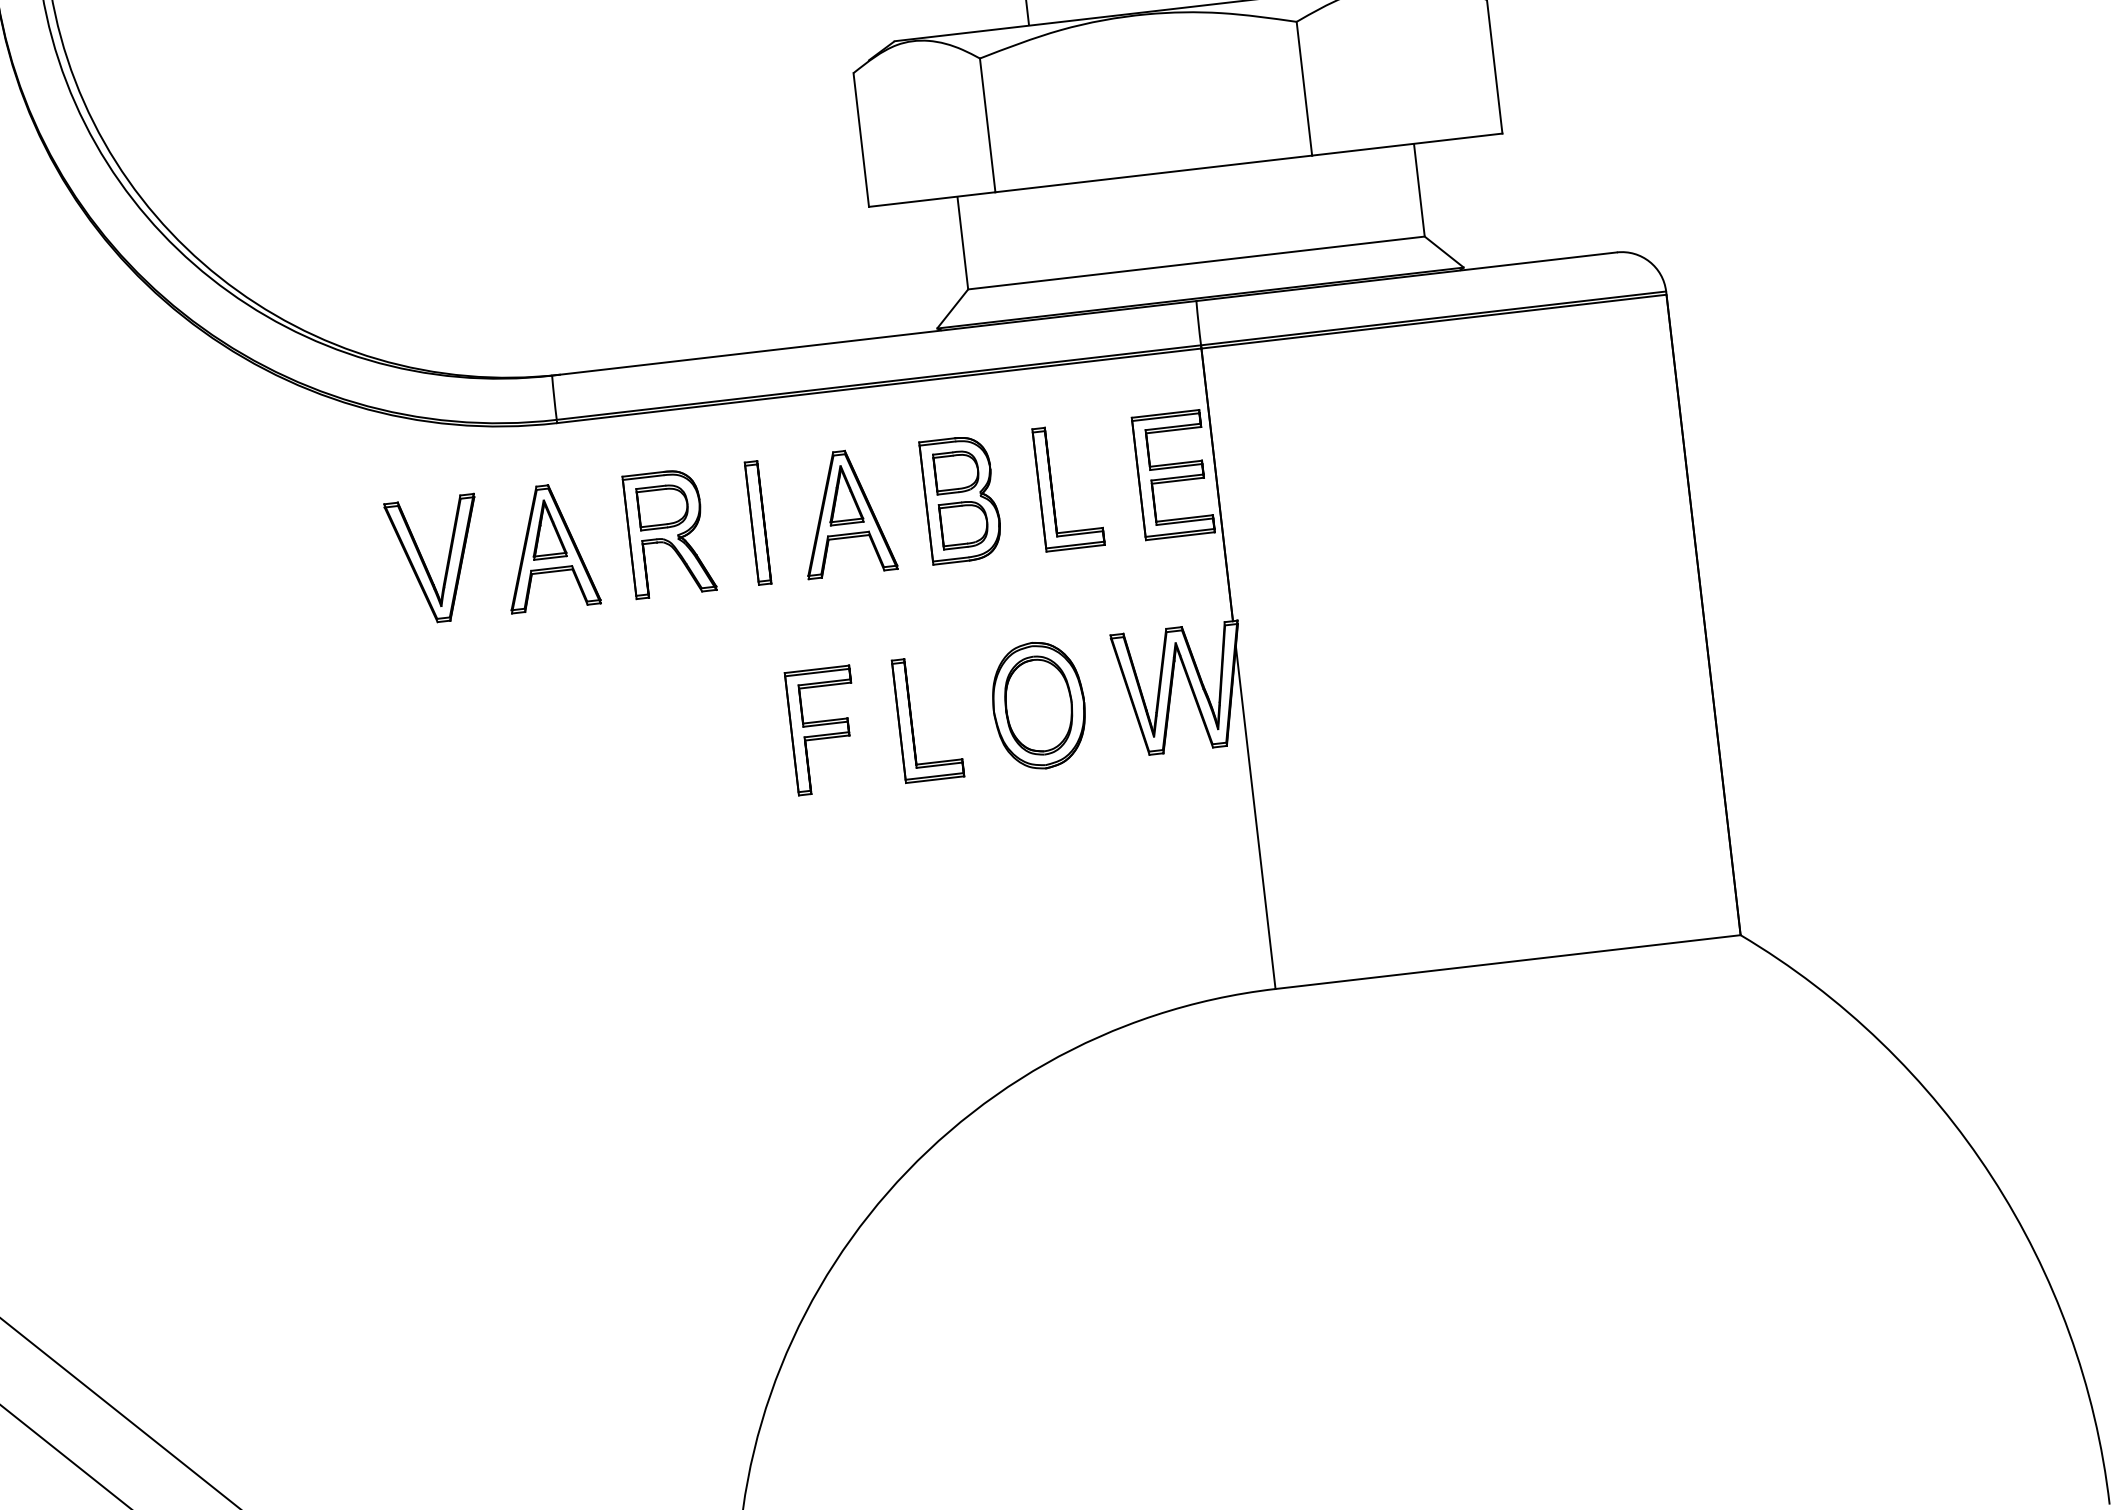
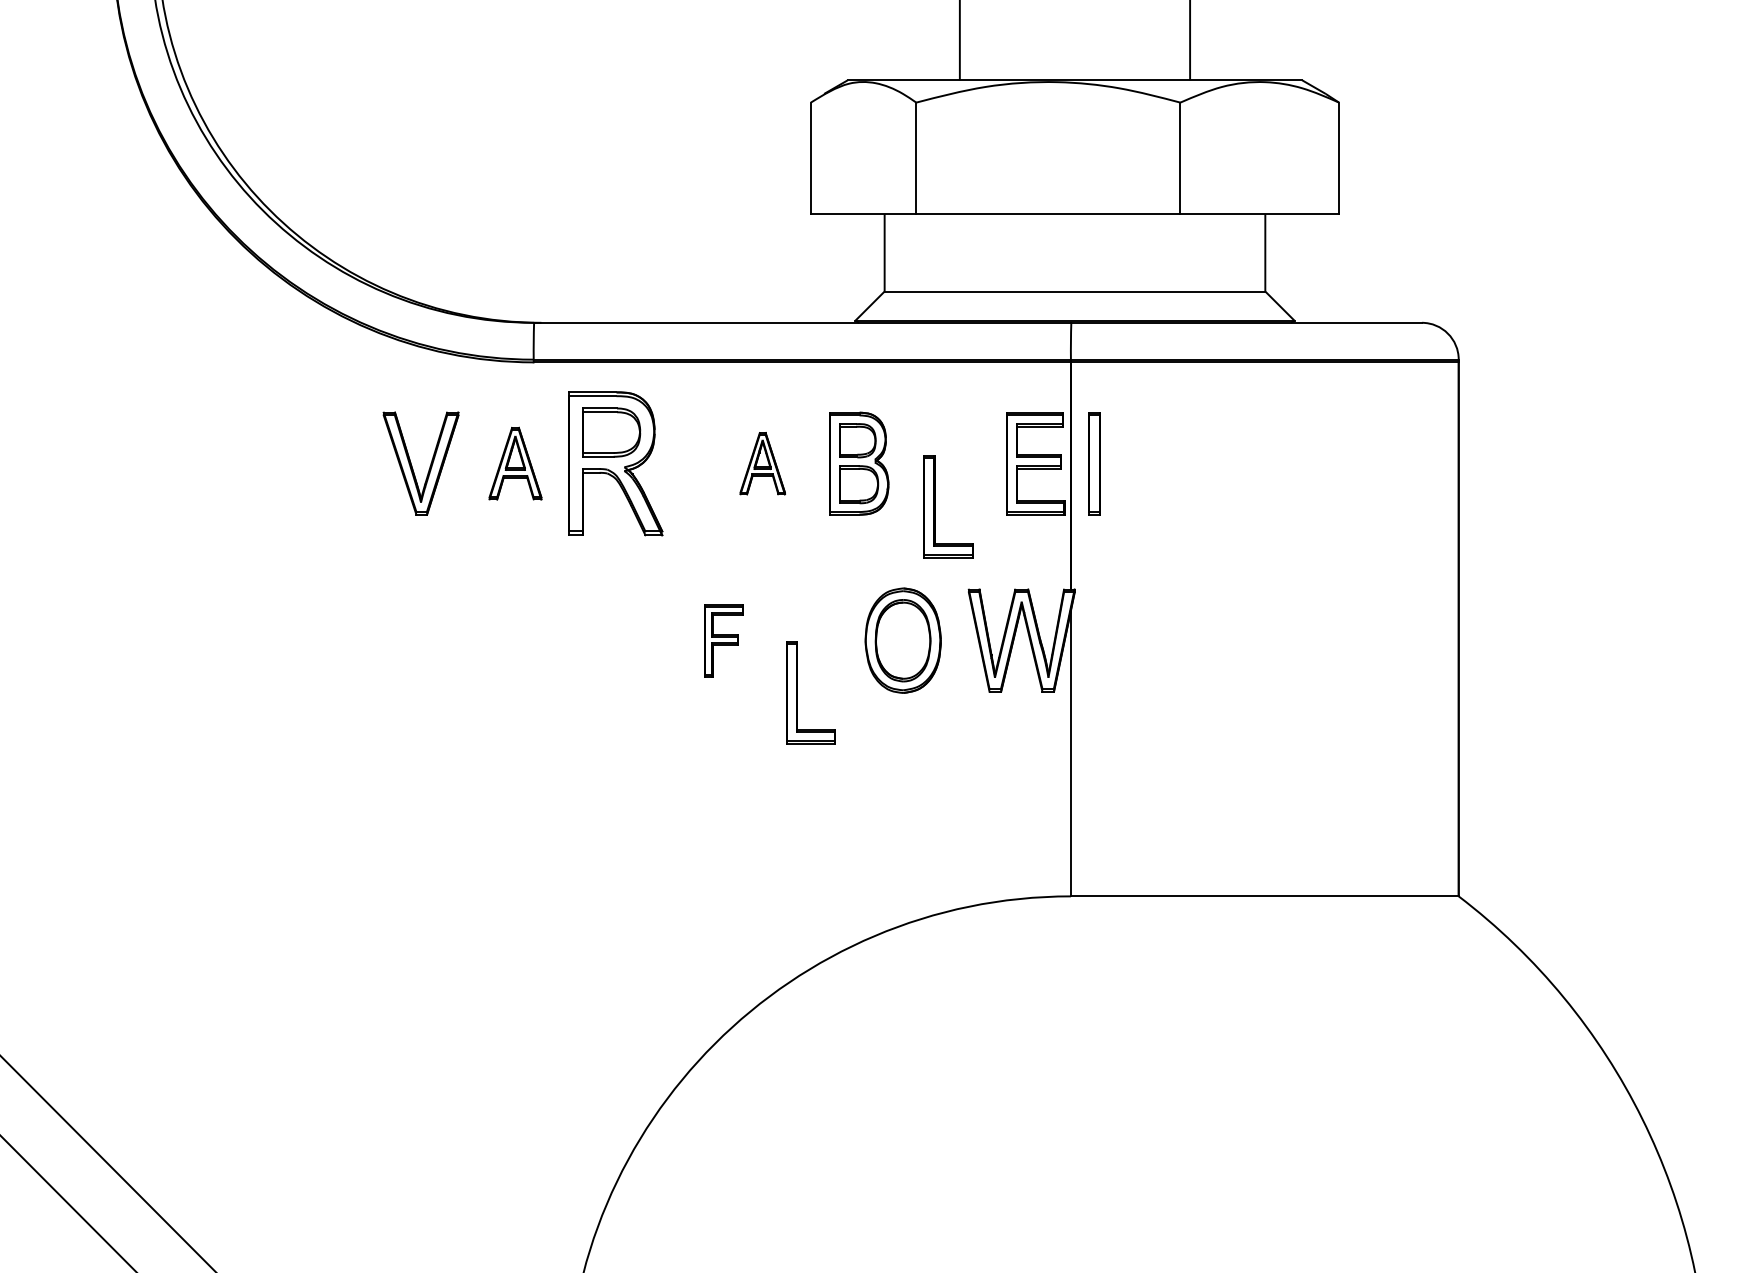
part: (1053, 488) -> (935, 506), moved
part: (845, 512) -> (762, 463), size x0.6
part: (758, 522) -> (1094, 463), moved
part: (669, 533) -> (615, 463), size x1.4
part: (549, 546) -> (515, 463), size x0.7
part: (912, 720) -> (797, 692), moved
part: (823, 730) -> (723, 640), size x0.7

